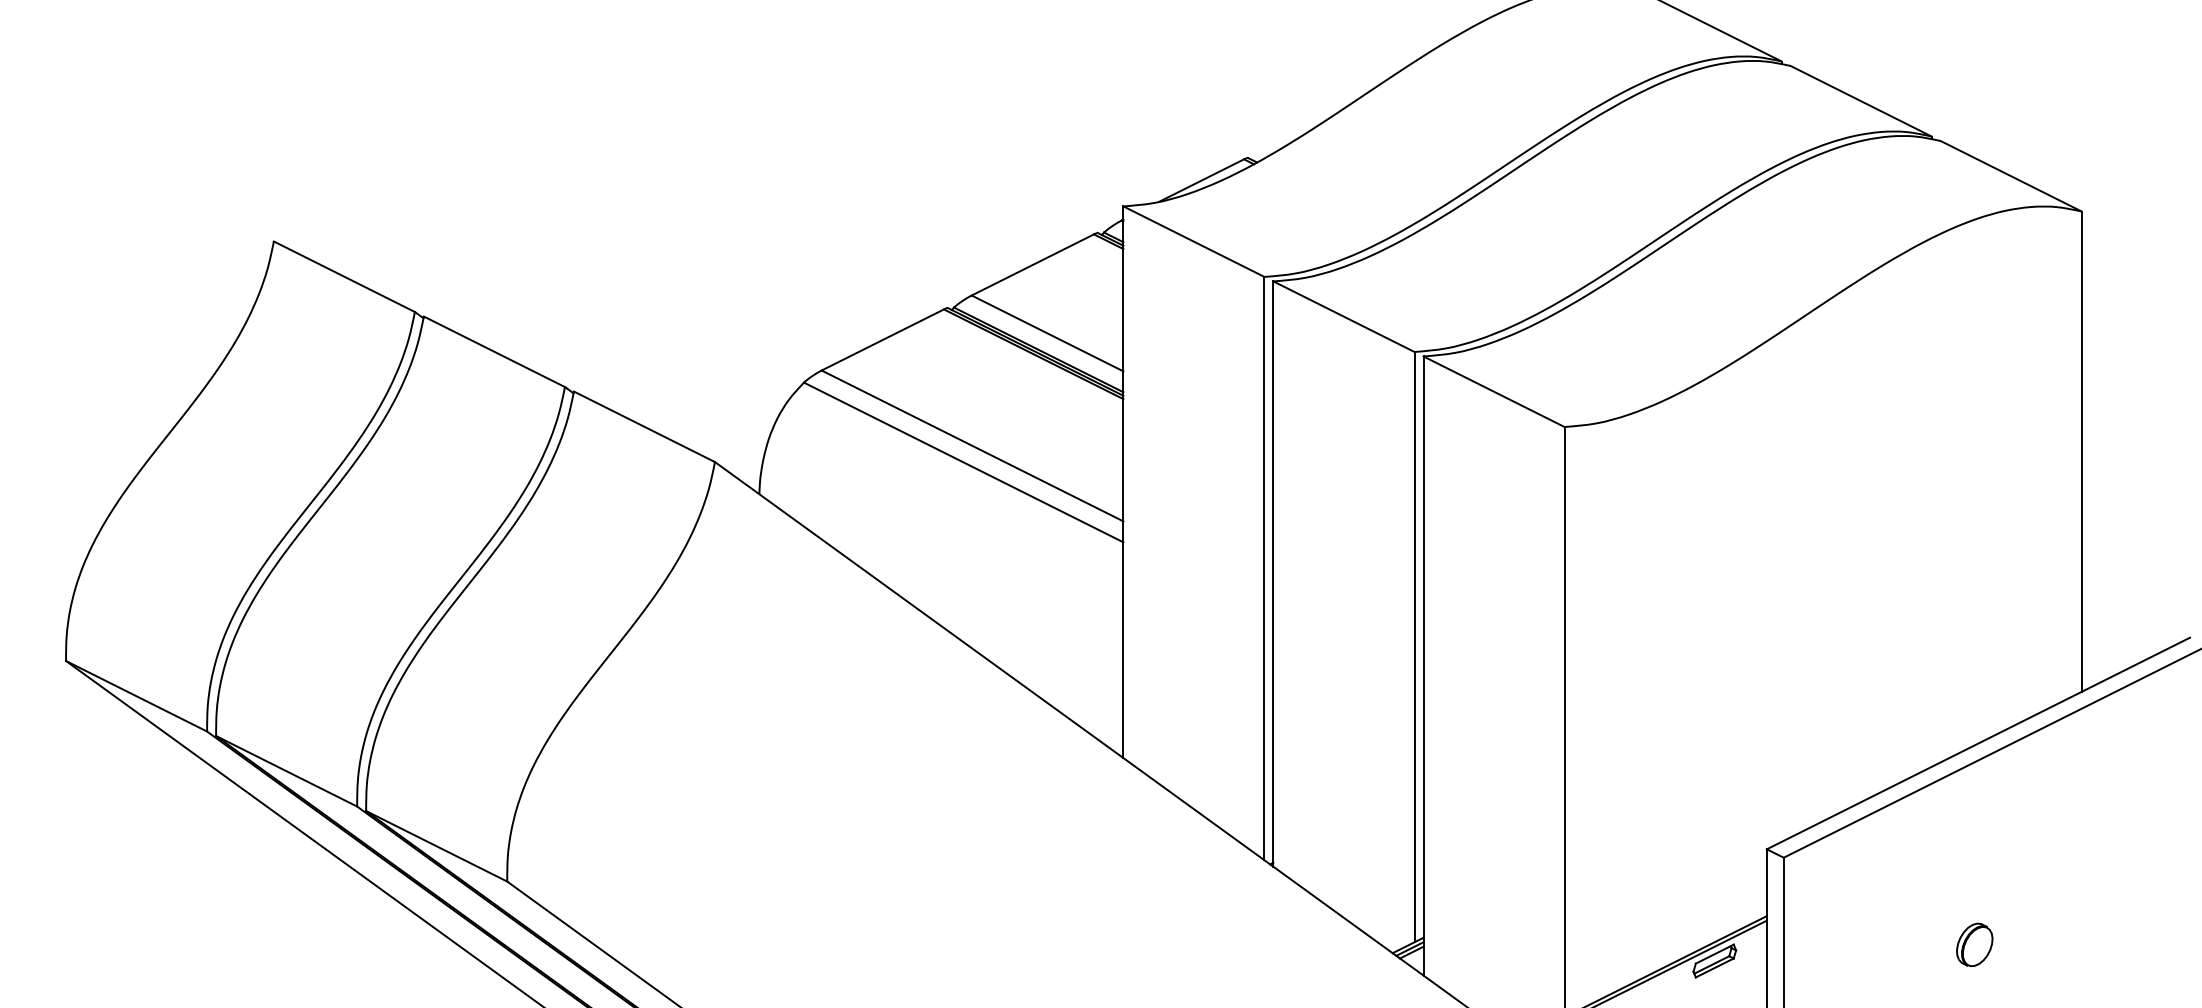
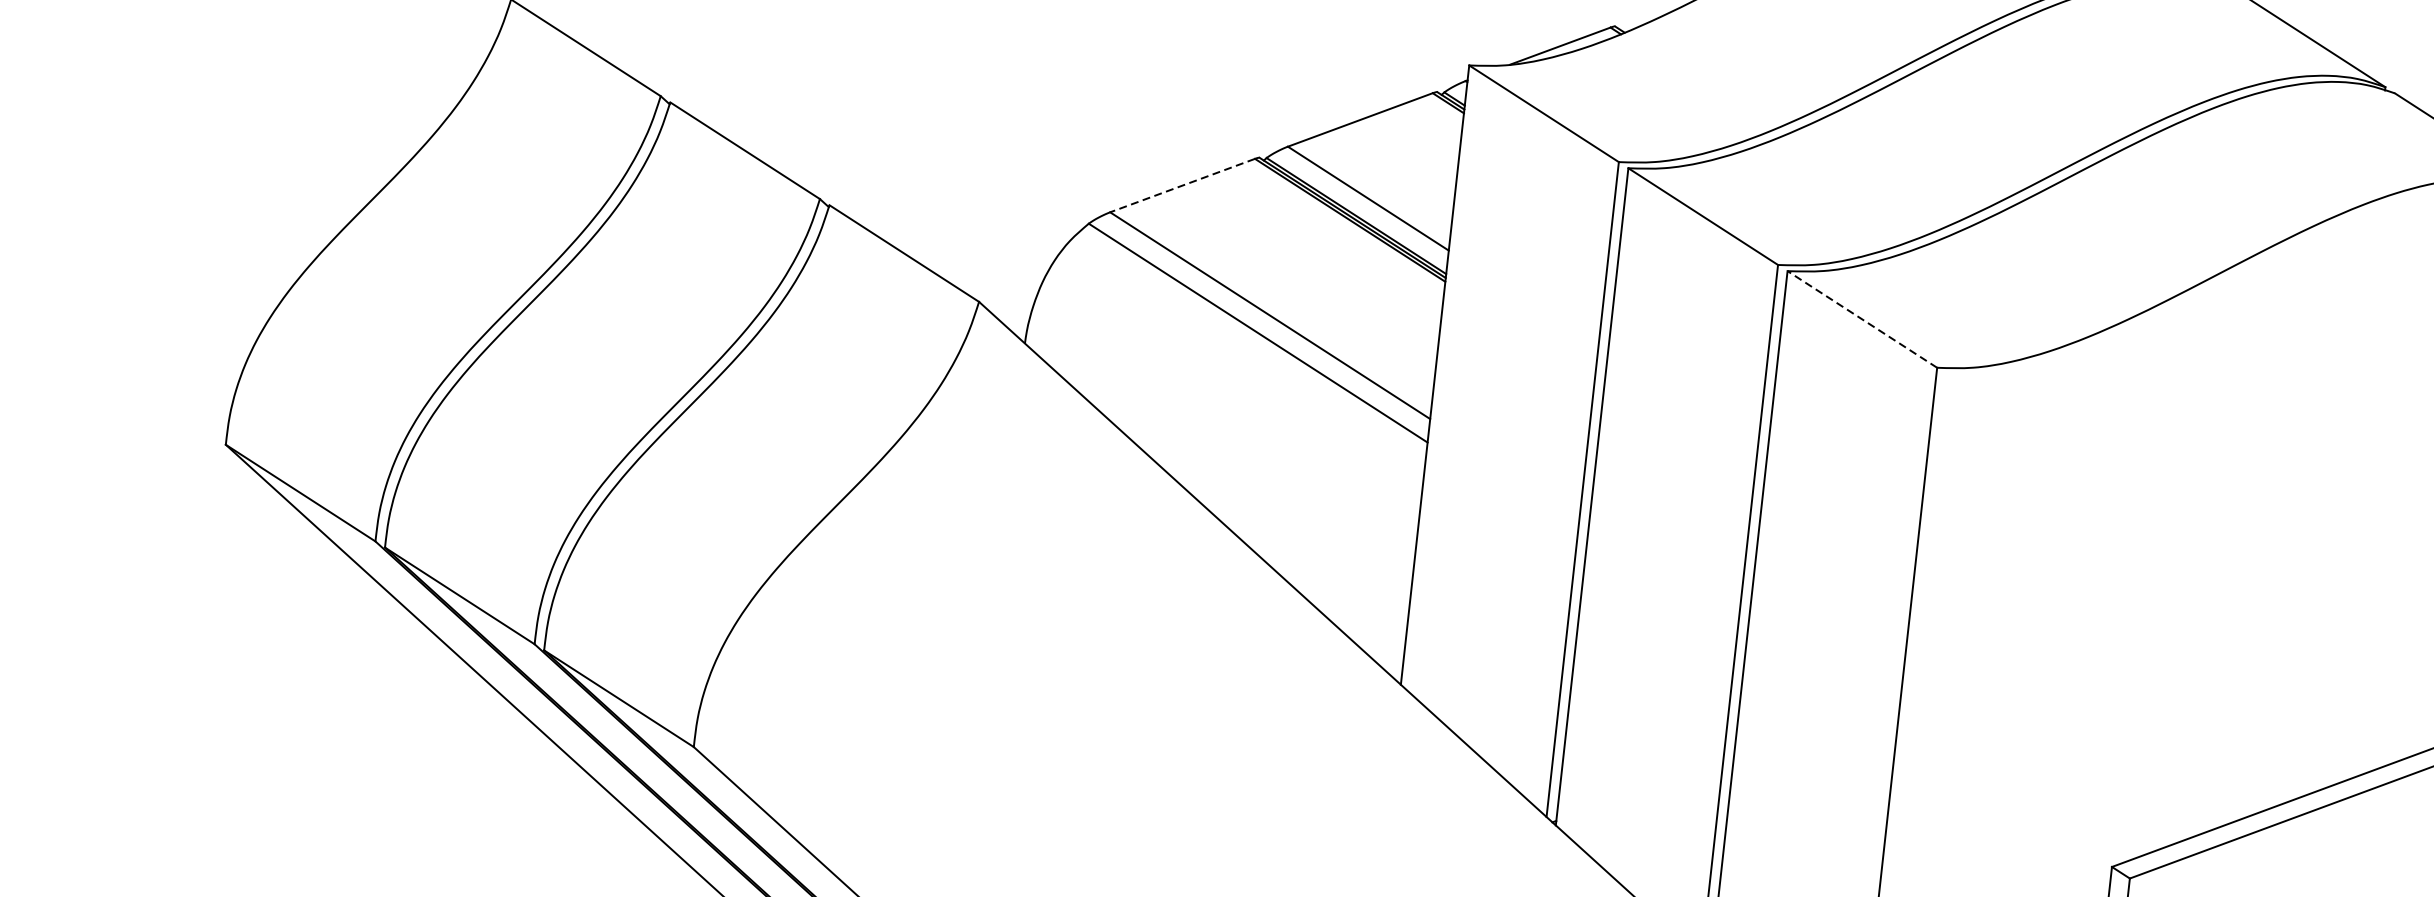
line: (882, 340) -> (1182, 186), solid -> dashed
line: (1494, 391) -> (1862, 319), solid -> dashed

